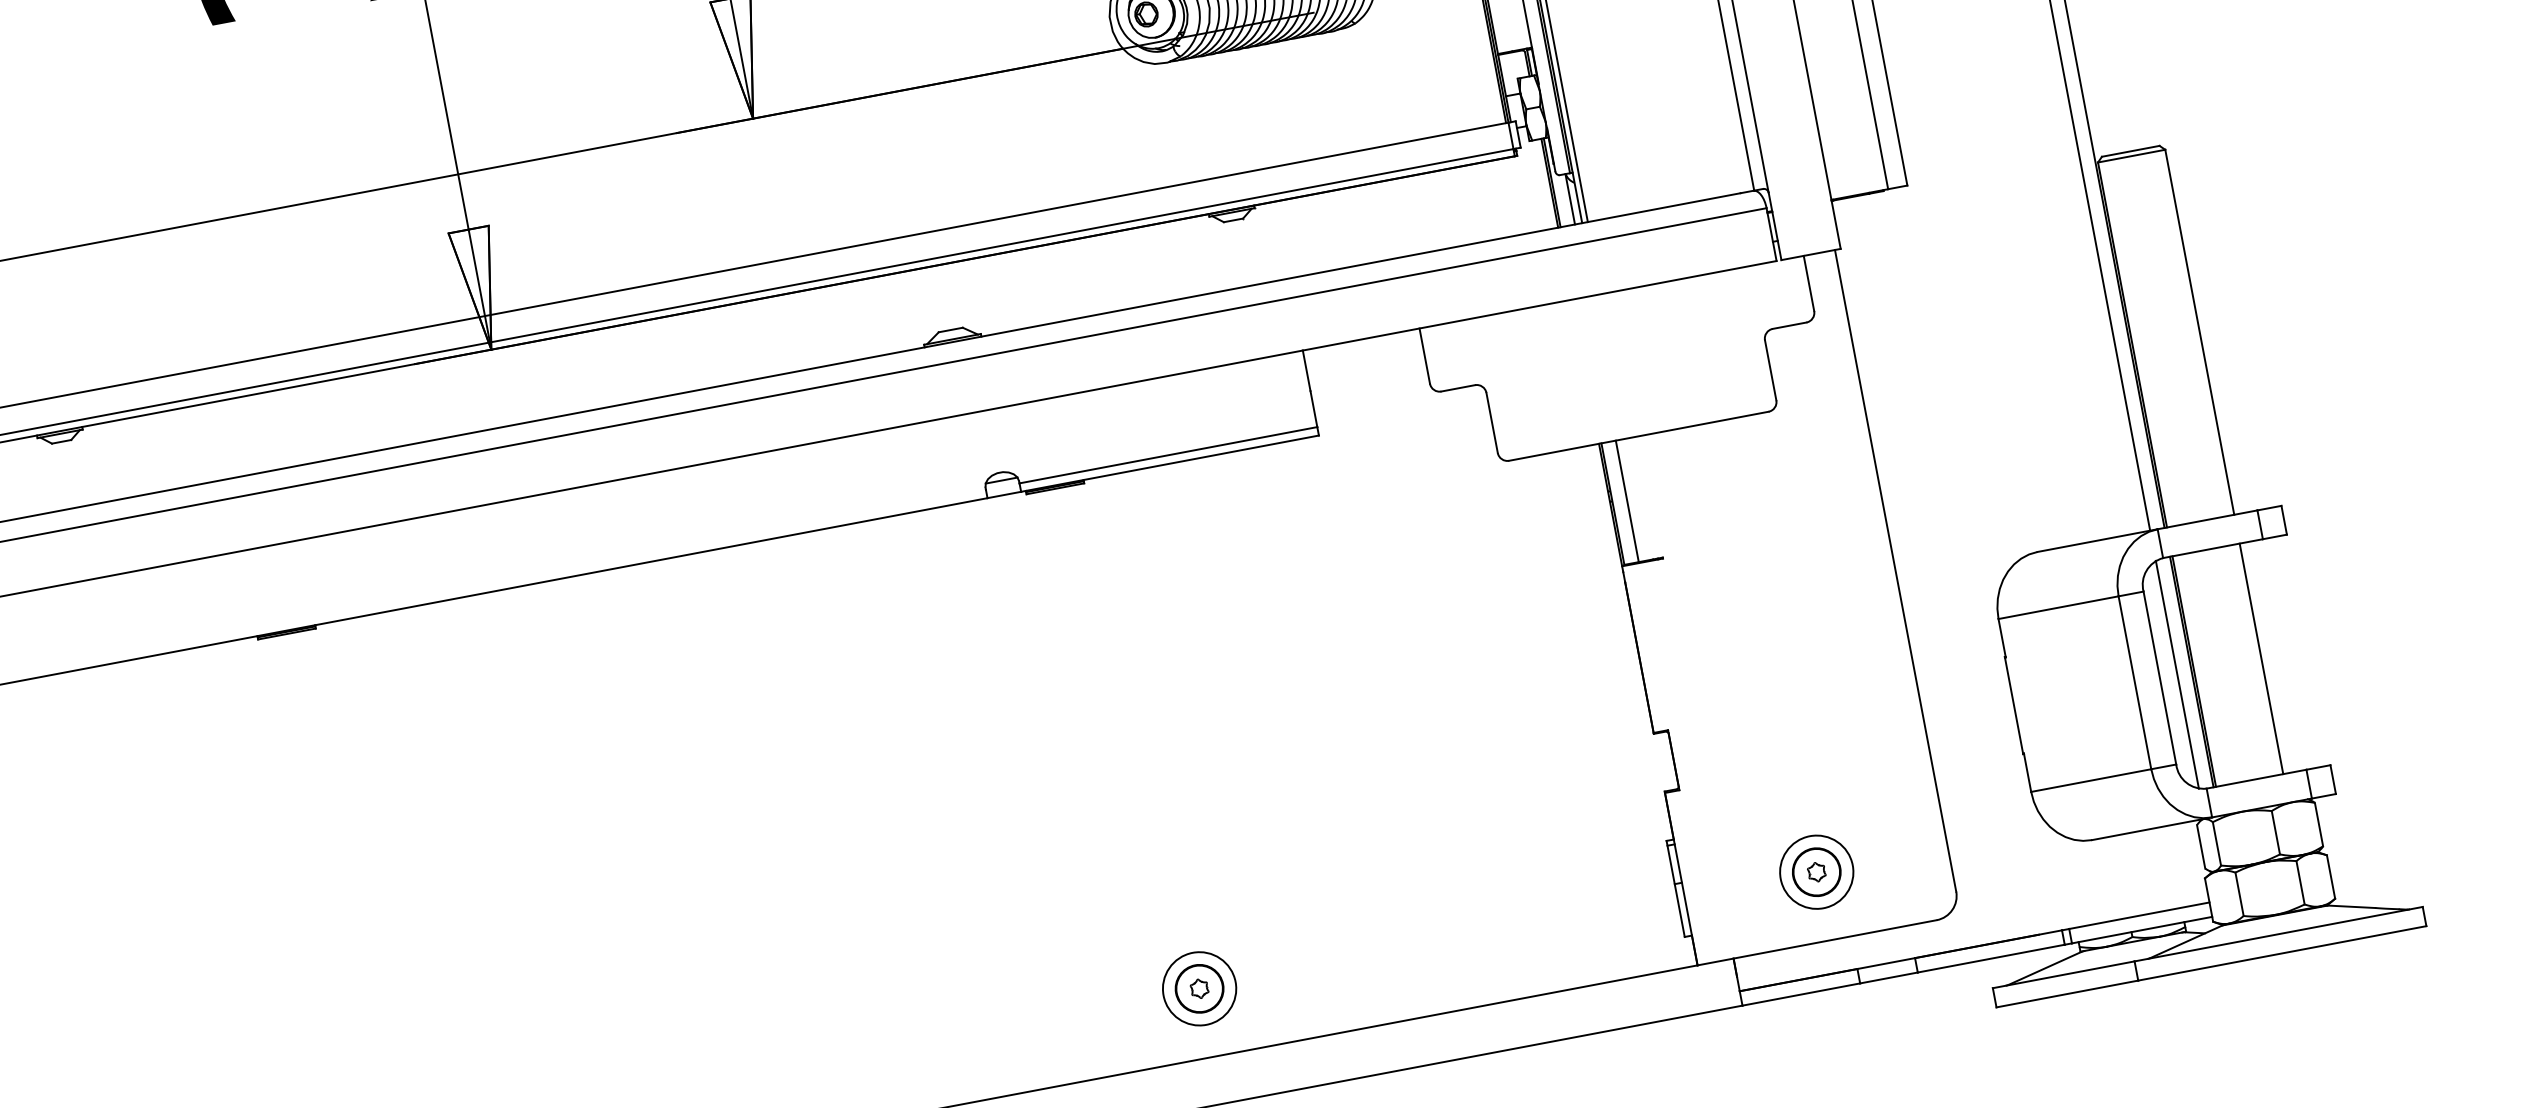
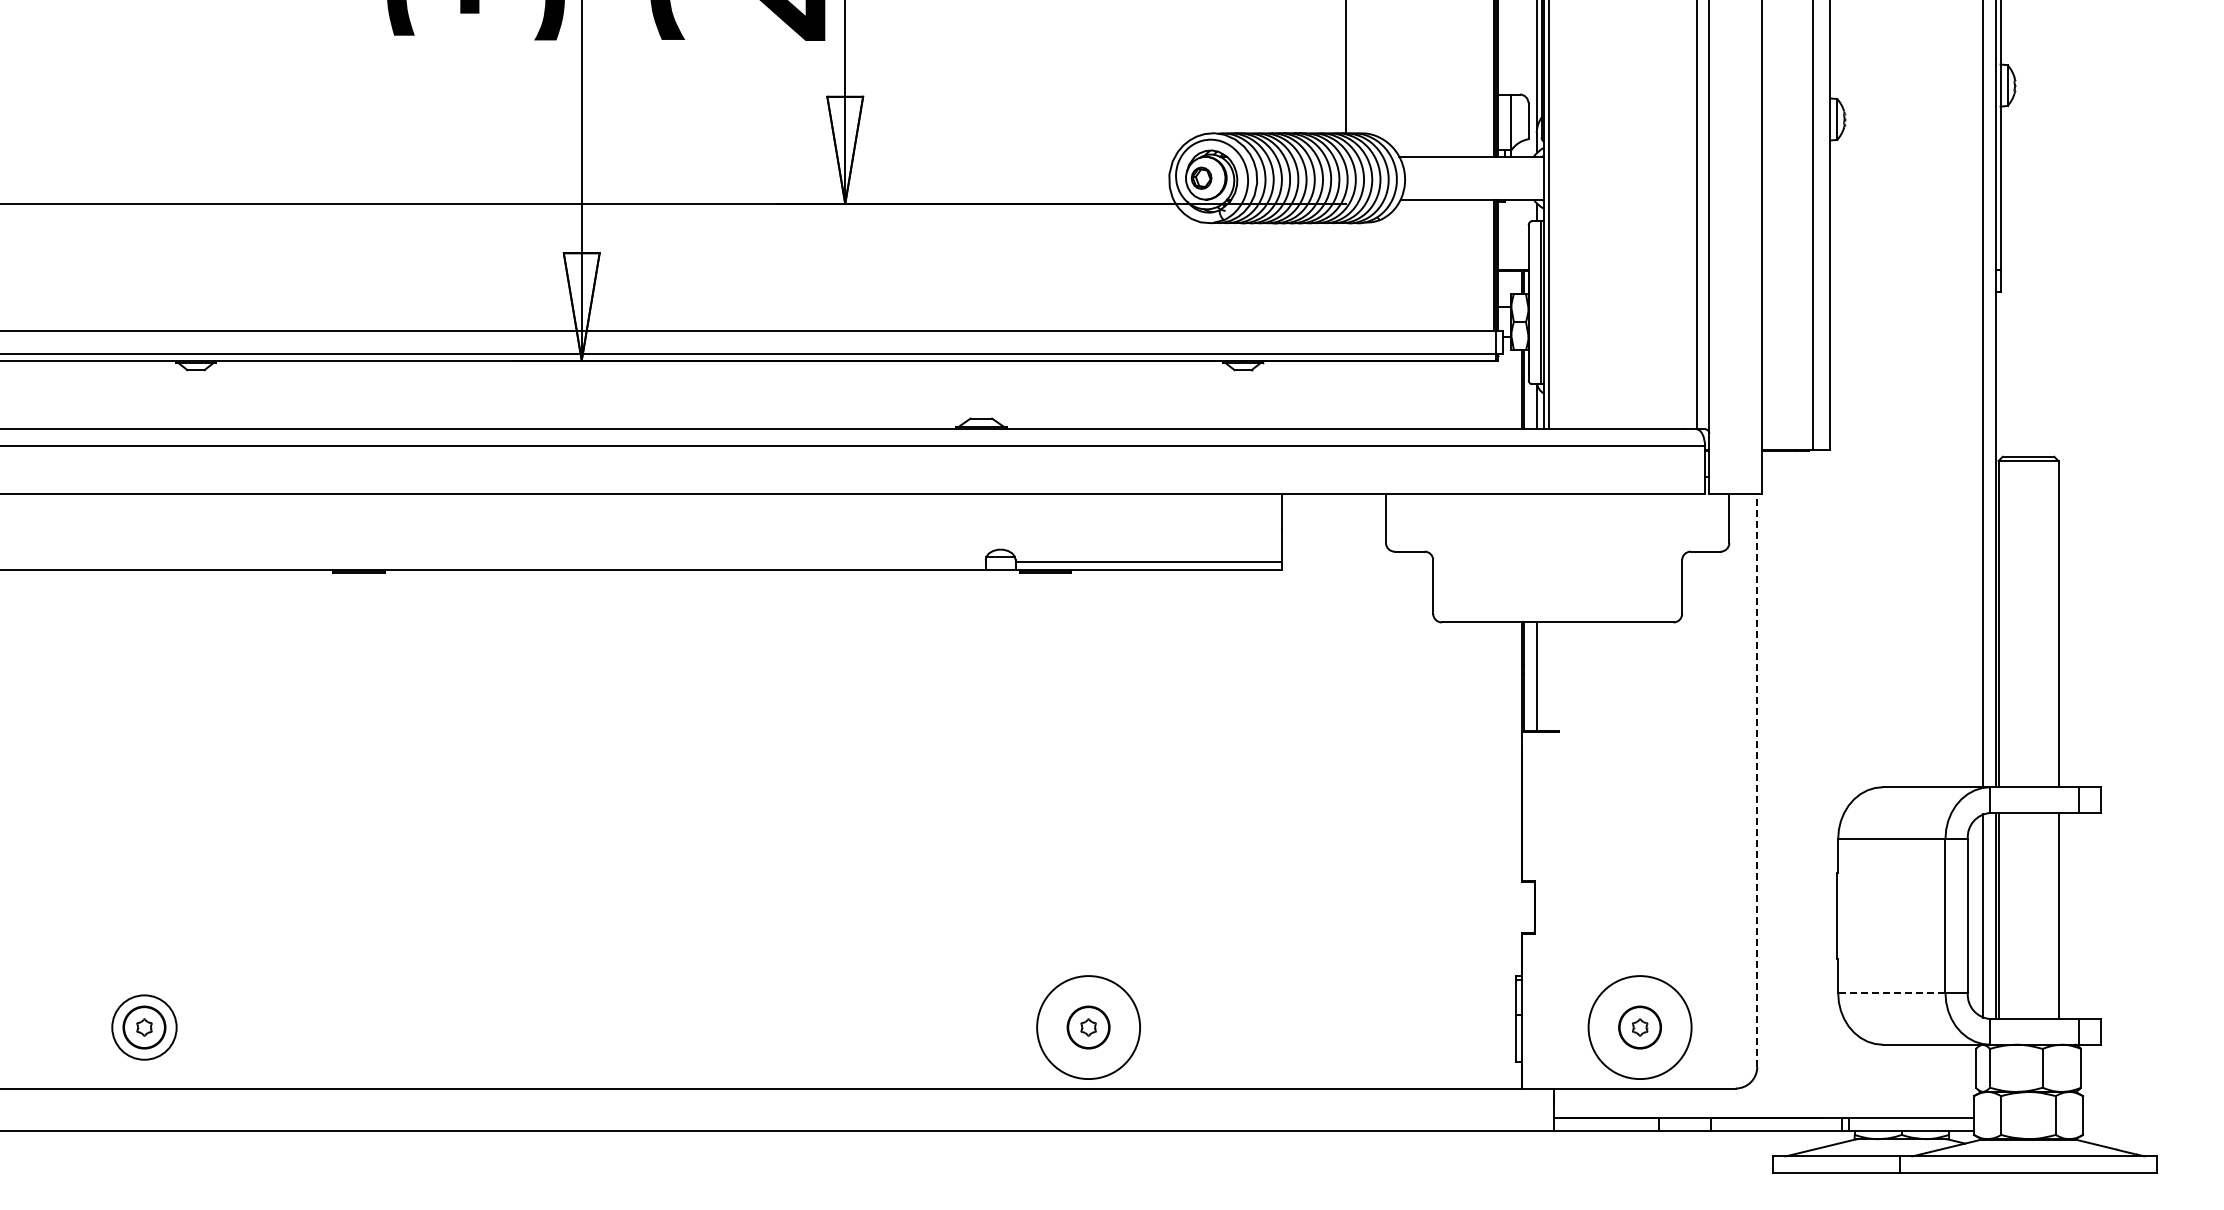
line: (1895, 570) -> (1757, 780), solid -> dashed
line: (2090, 780) -> (1891, 993), solid -> dashed
circle: (1816, 872) -> (1639, 1027), size x1.6
circle: (1199, 988) -> (1088, 1027), size x1.6

